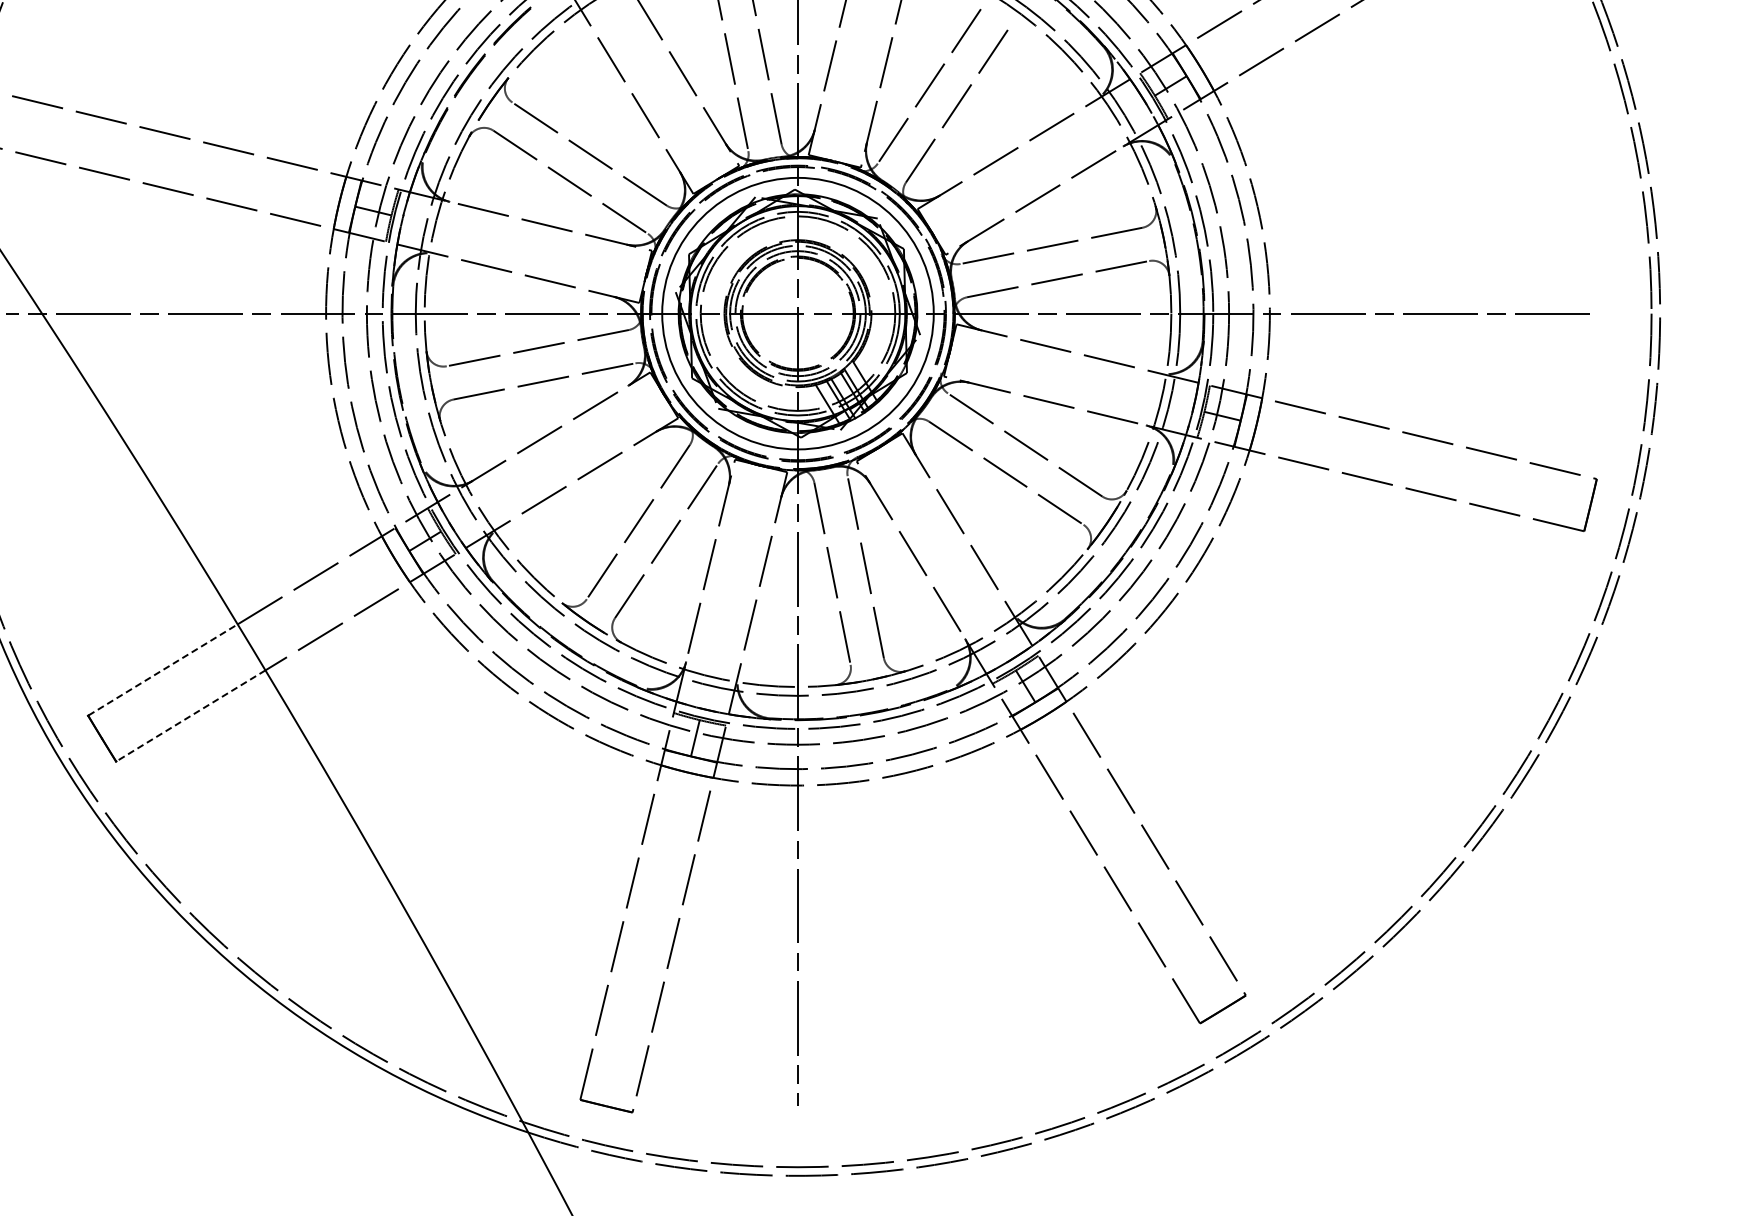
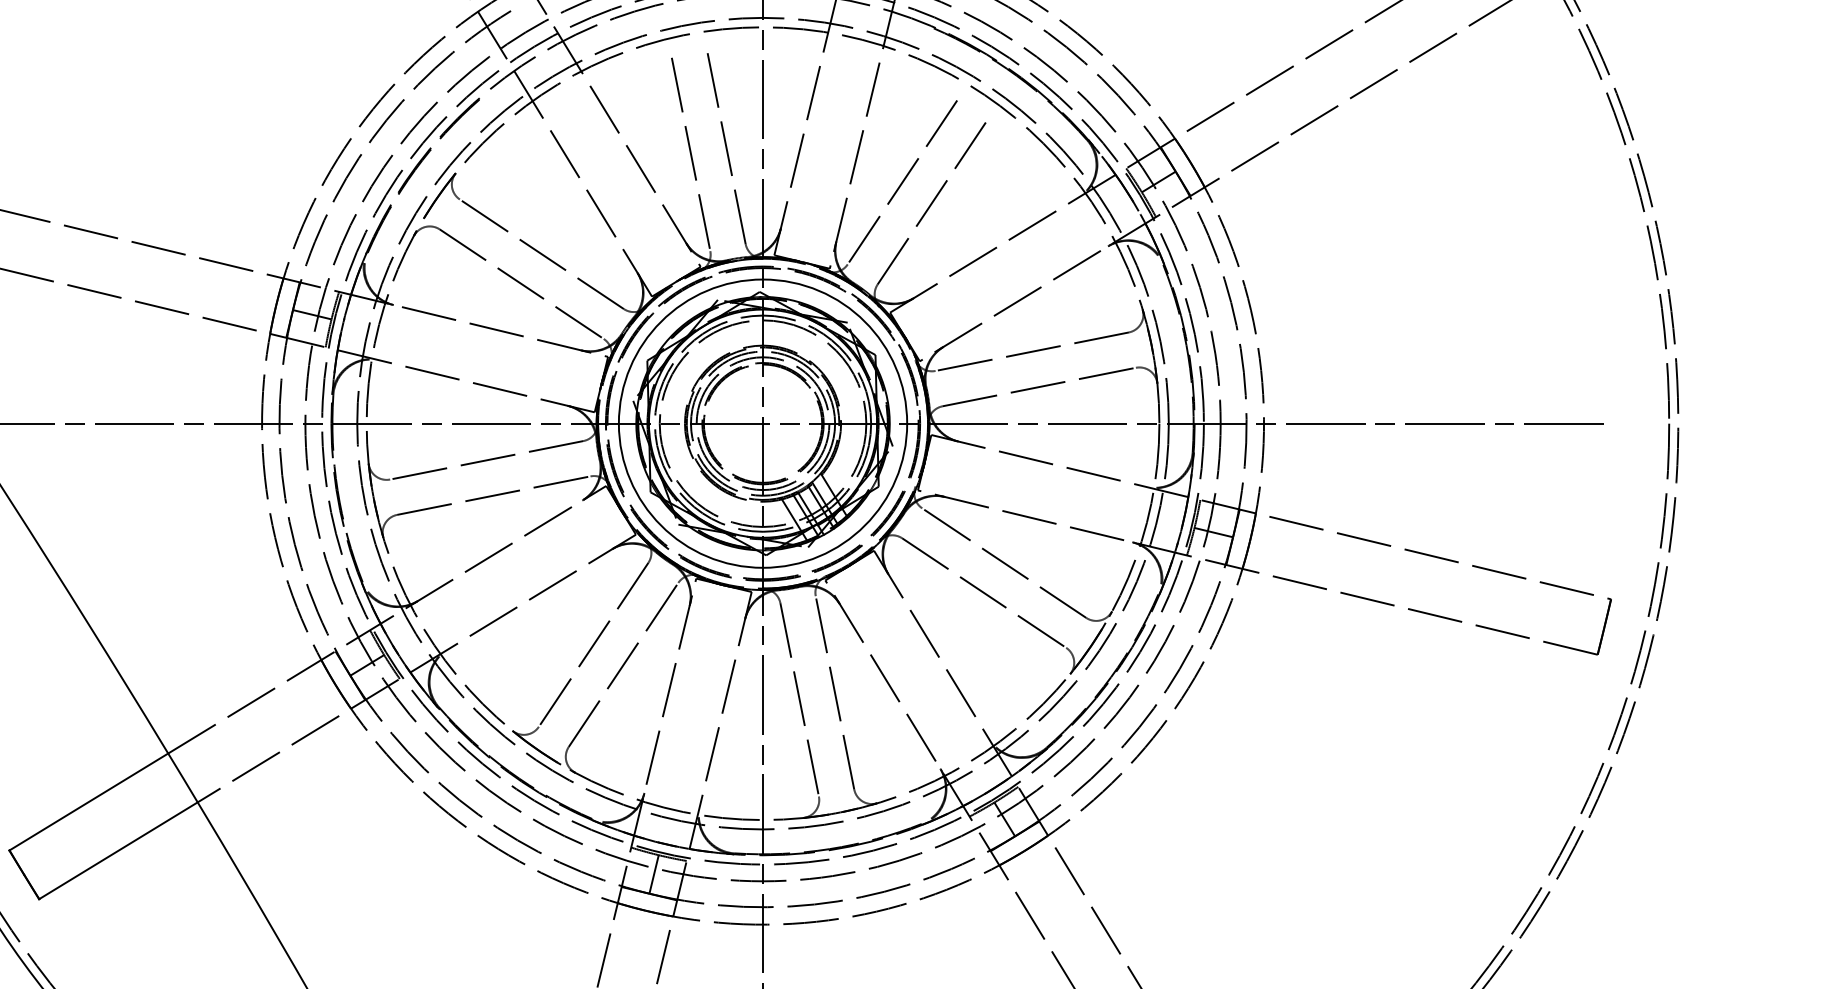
line: (163, 669) -> (89, 801), dashed -> solid
line: (190, 716) -> (118, 851), dashed -> solid

